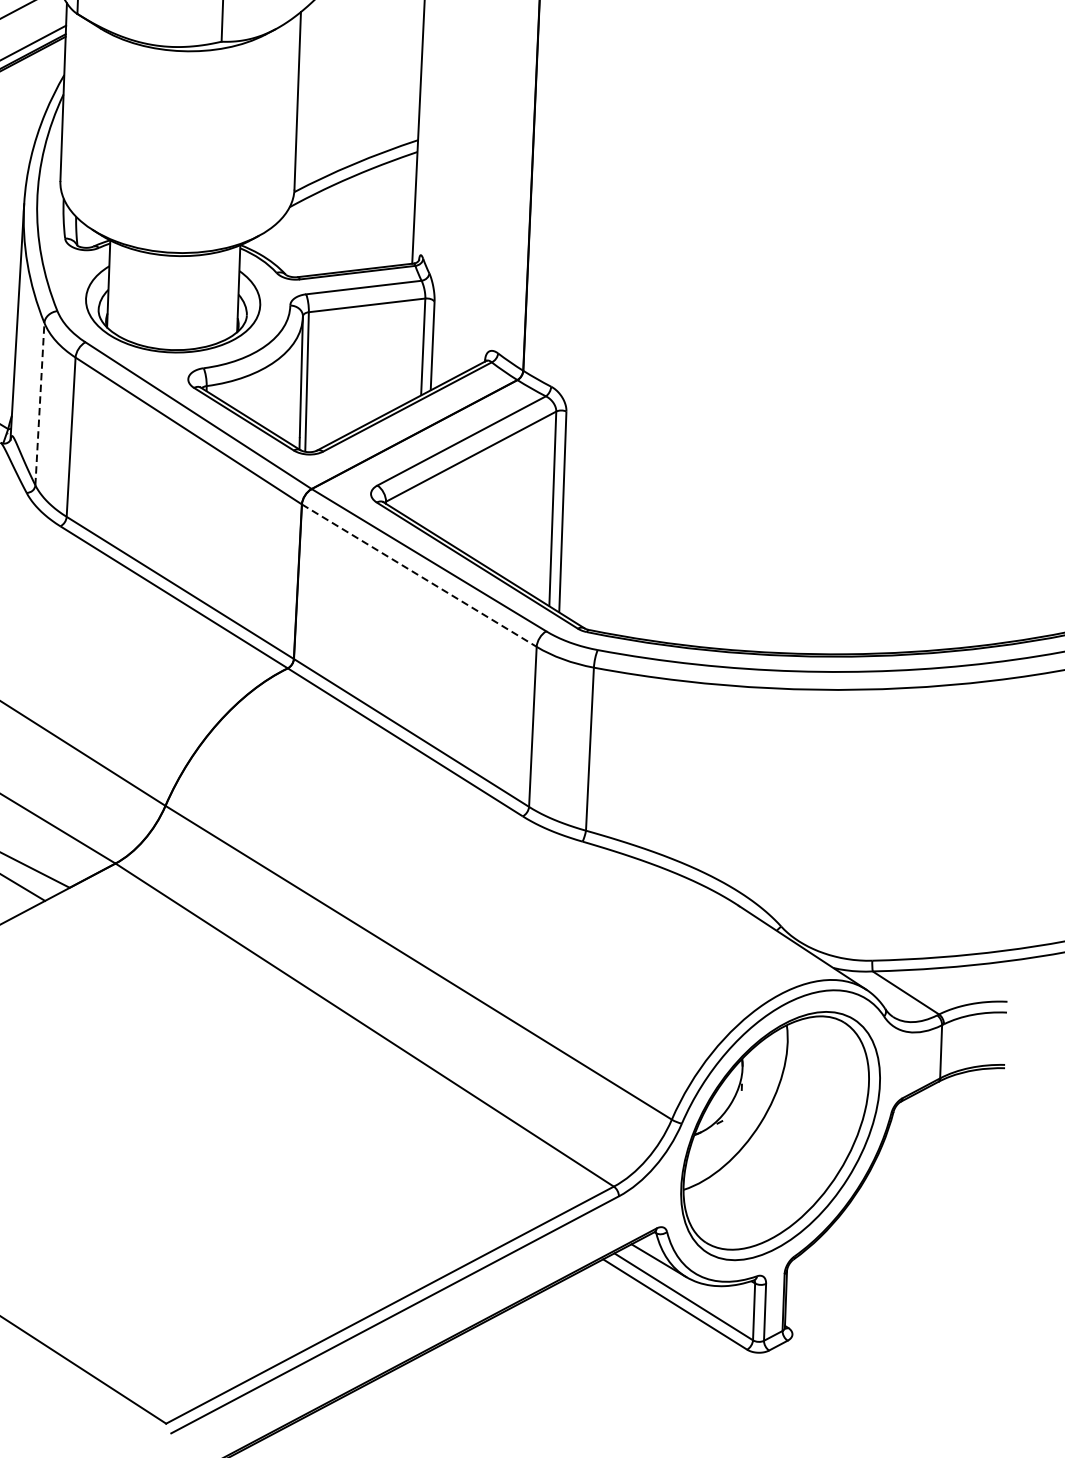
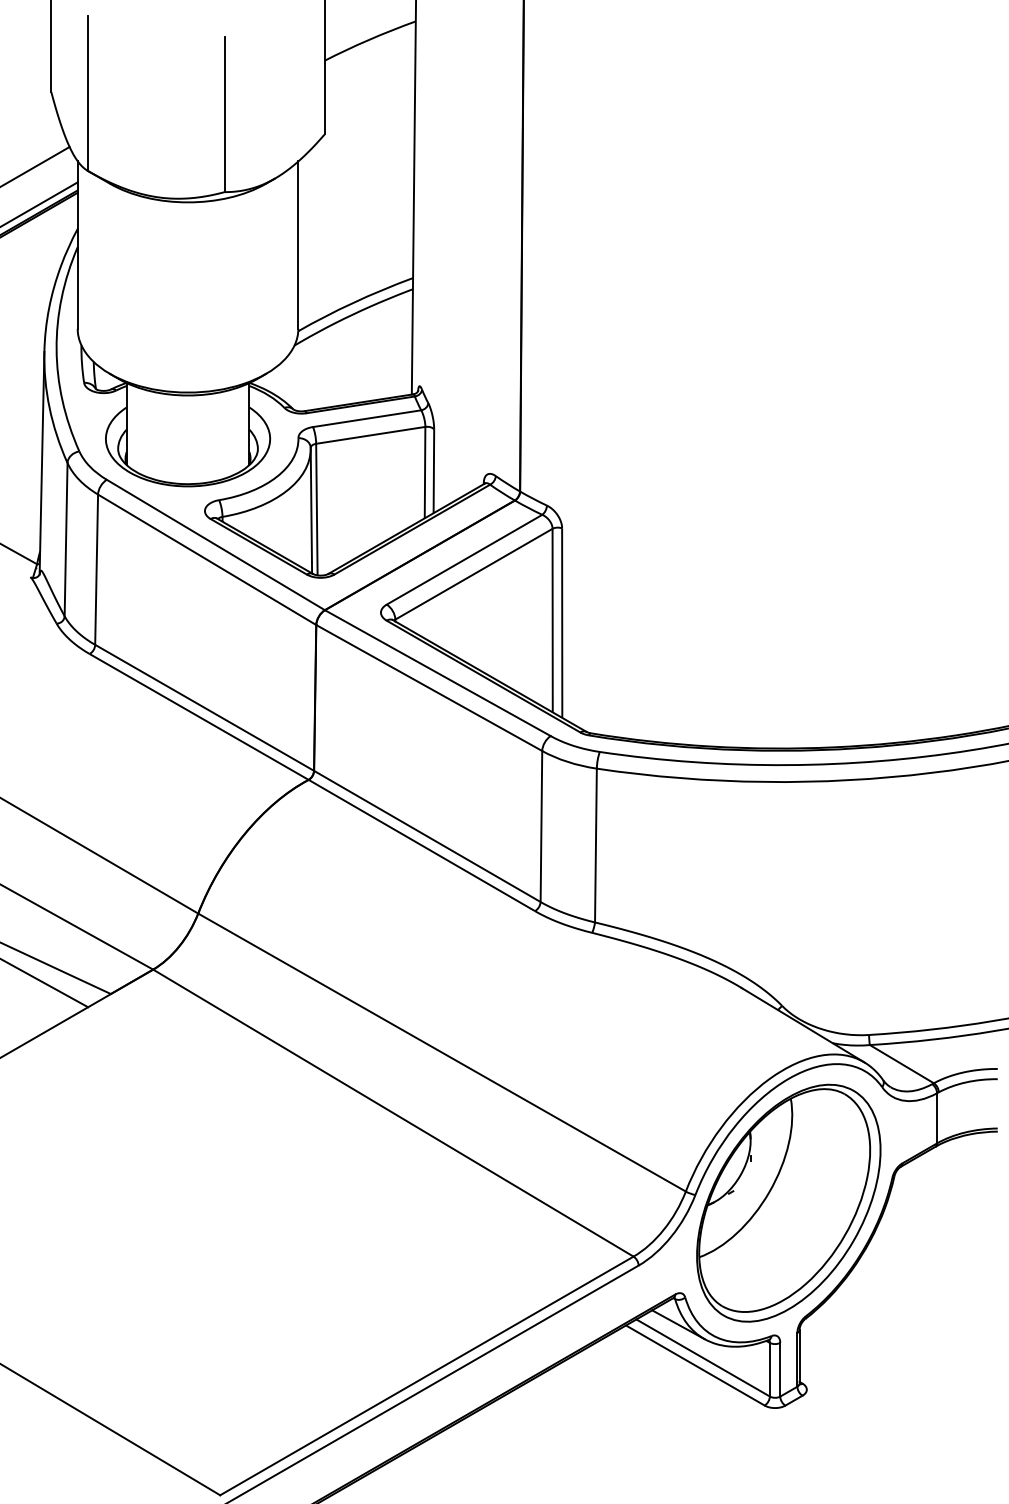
line: (40, 403) -> (66, 539), dashed -> solid
line: (419, 576) -> (429, 688), dashed -> solid

